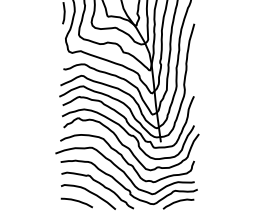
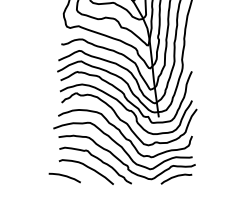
curve: (76, 201) -> (64, 176), moved

